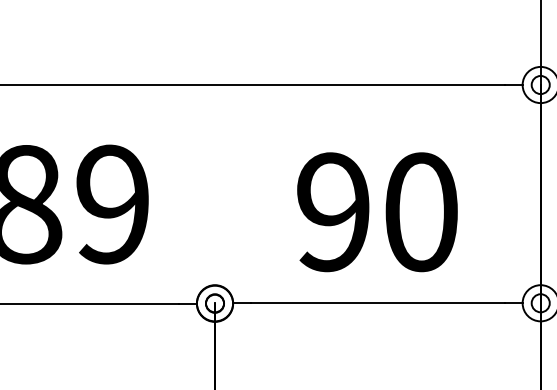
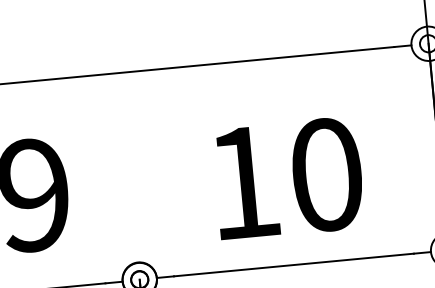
text: (333, 212) -> (243, 183), 90 -> 10

